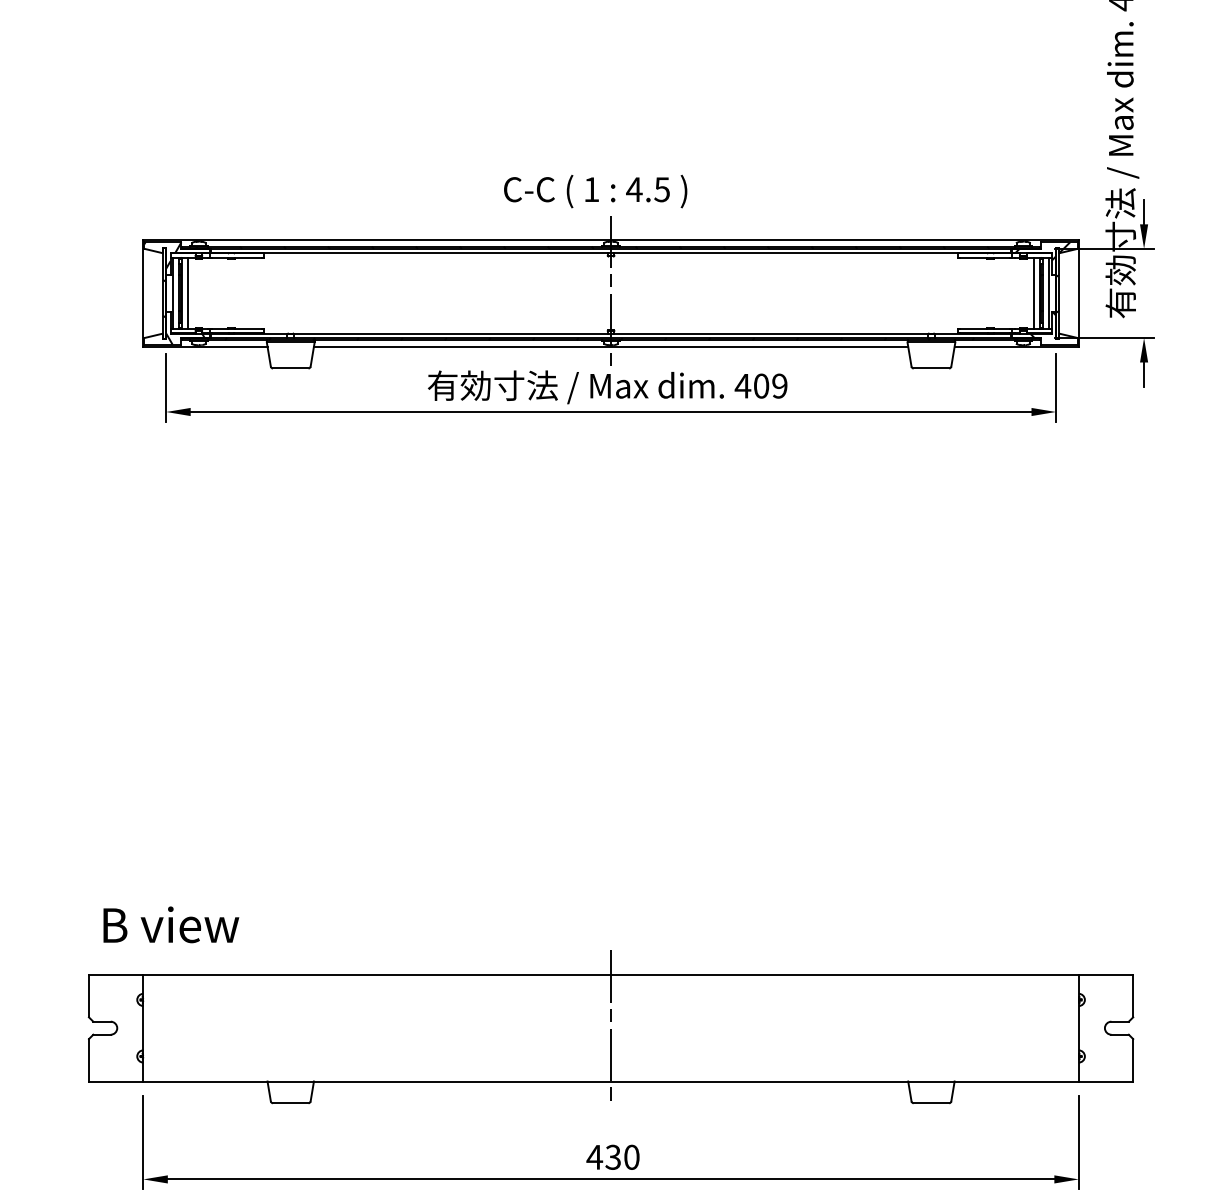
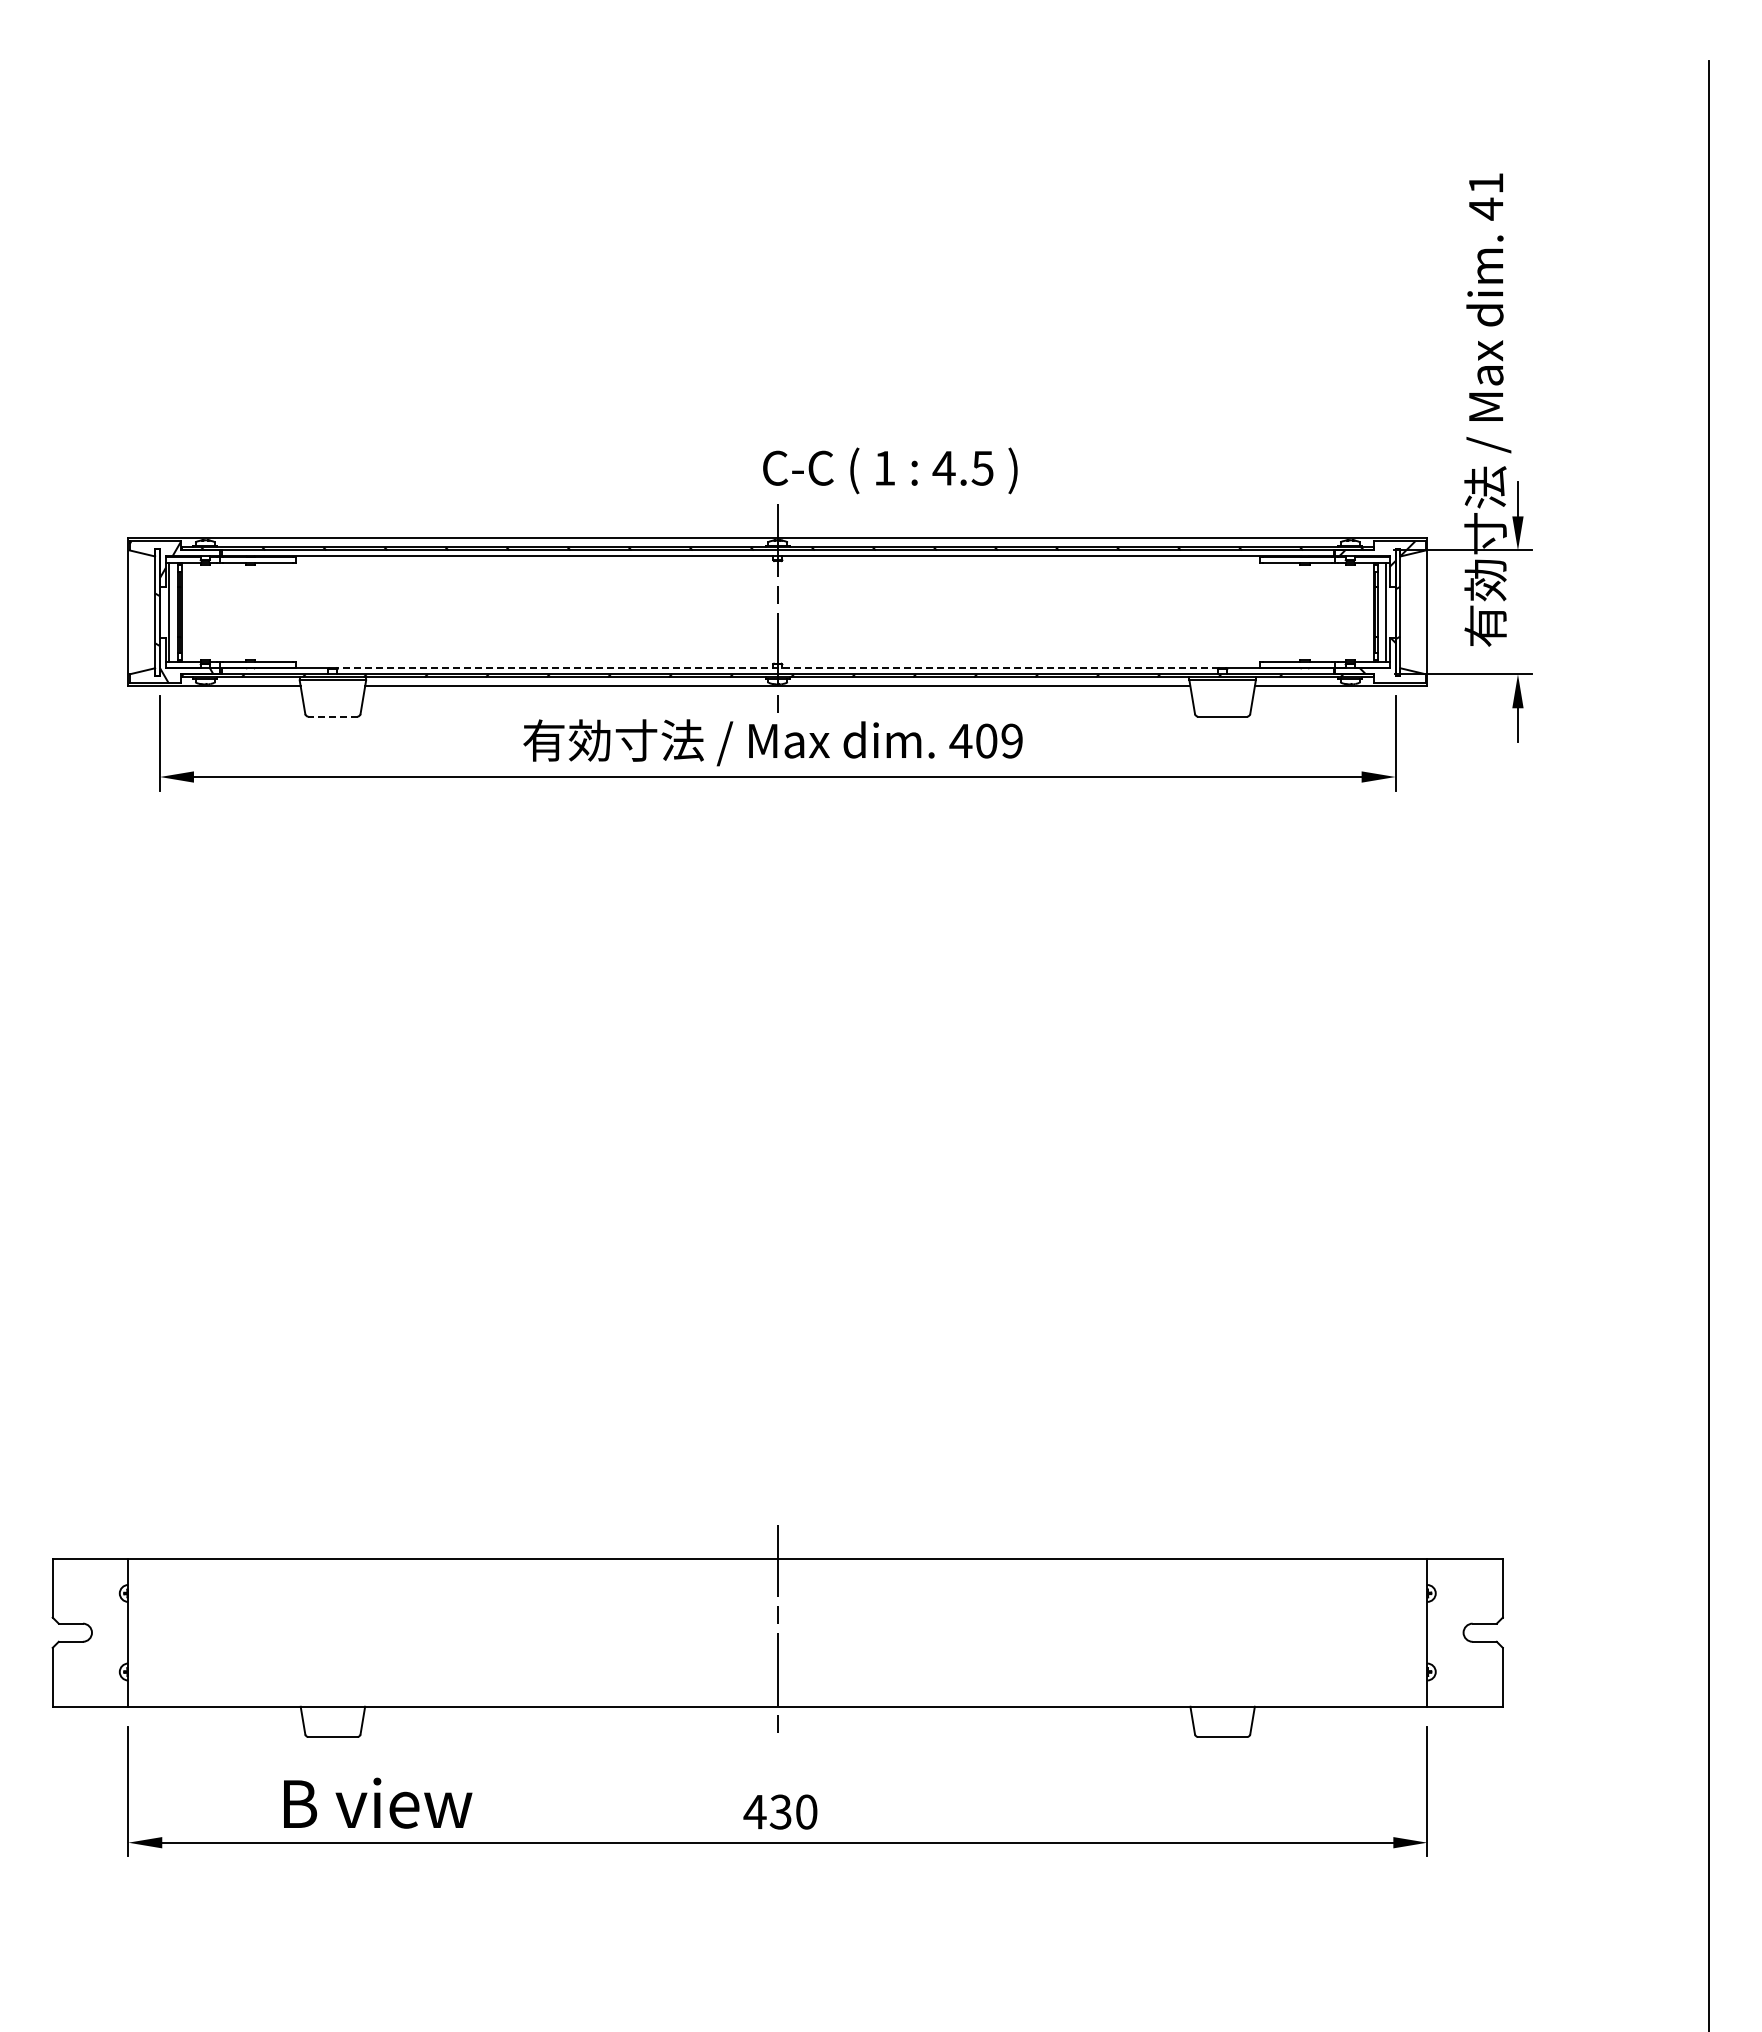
text: (595, 191) -> (890, 470), moved
line: (188, 292) -> (190, 611), removed
line: (1034, 292) -> (1365, 611), removed
line: (610, 333) -> (777, 668), solid -> dashed
line: (290, 368) -> (332, 716), solid -> dashed
text: (171, 924) -> (378, 1802), moved

